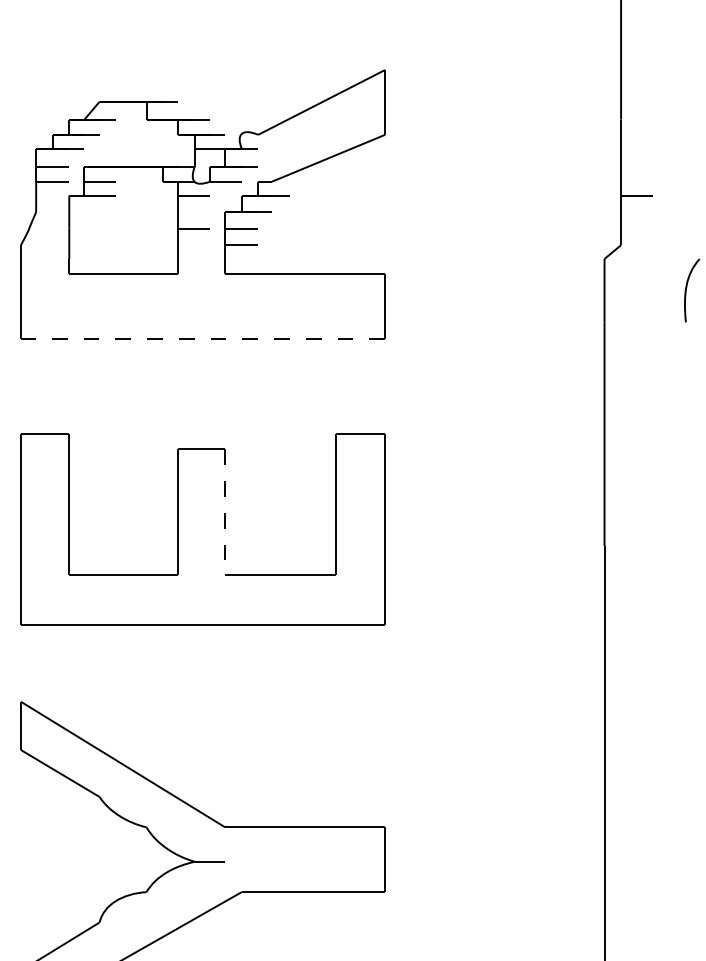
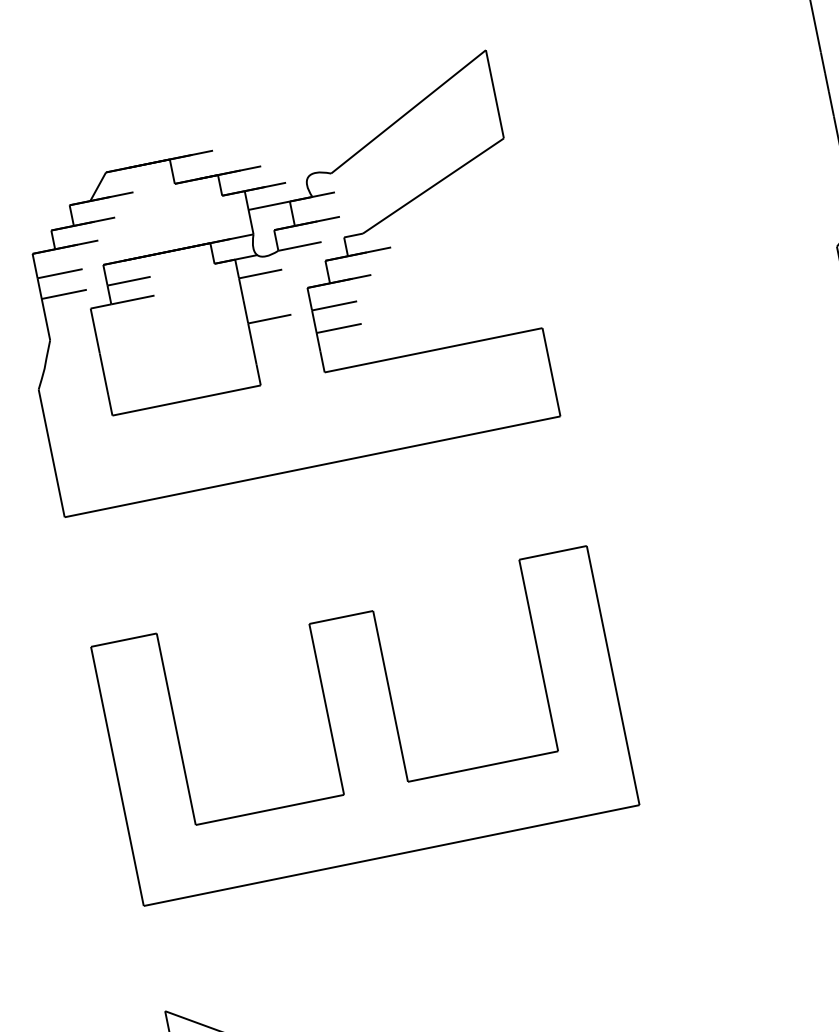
line: (202, 339) -> (311, 467), dashed -> solid
line: (225, 512) -> (391, 696), dashed -> solid

